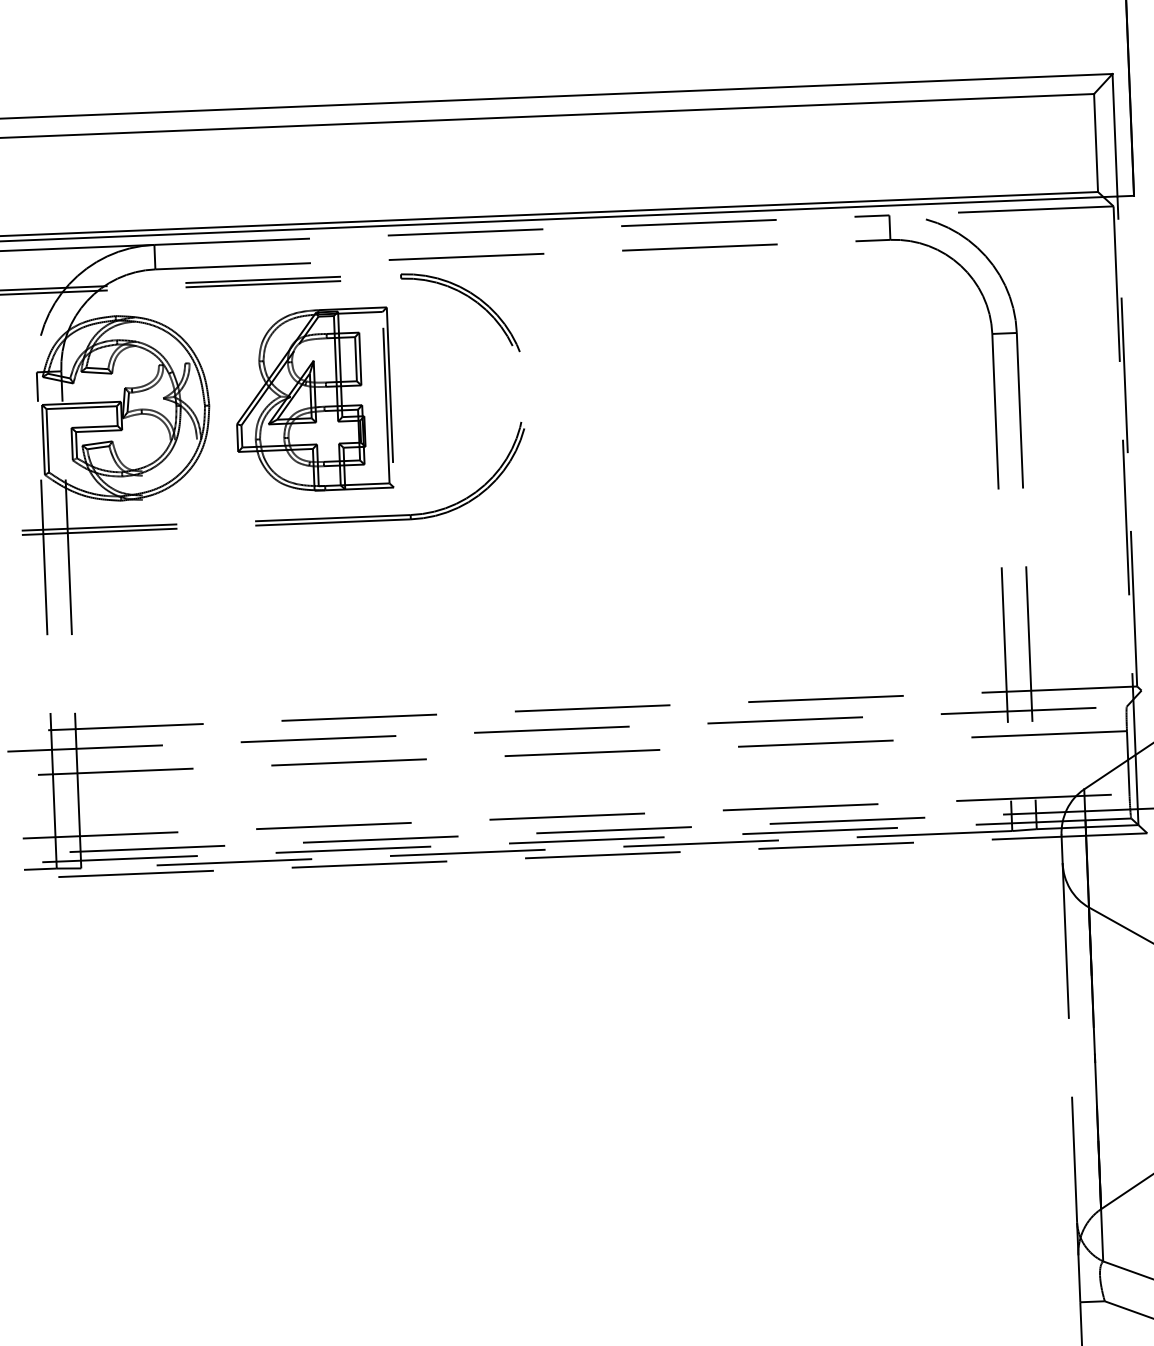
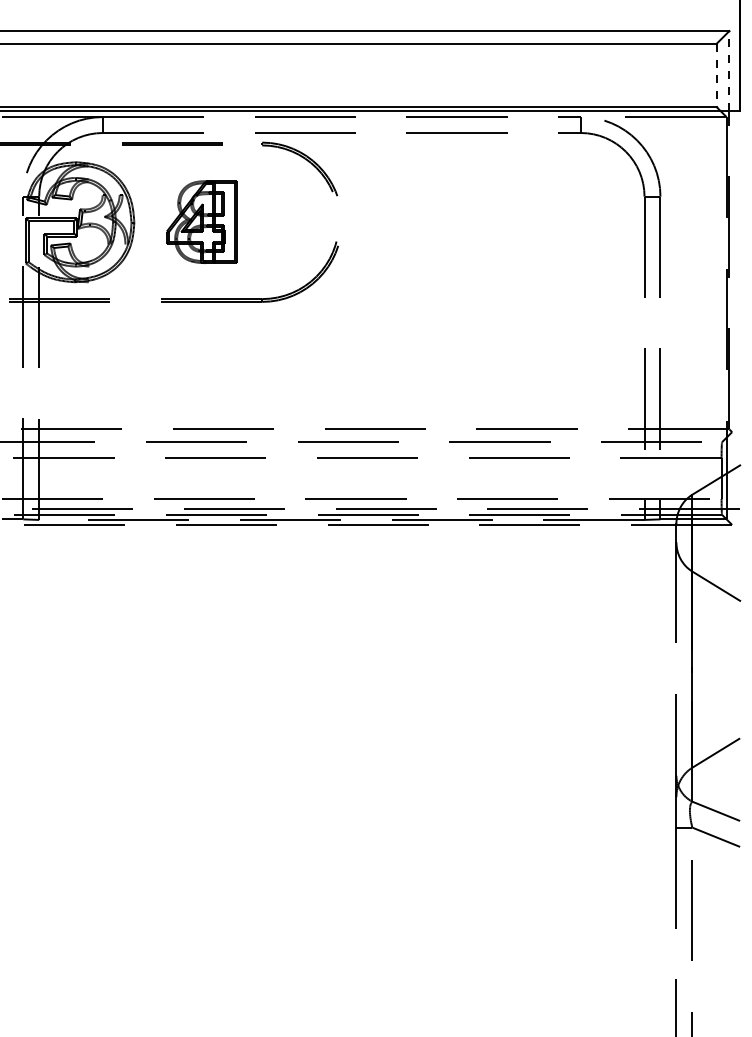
line: (1115, 134) -> (729, 70), solid -> dashed
line: (1095, 143) -> (716, 75), solid -> dashed
part: (312, 399) -> (201, 221), size x0.7

